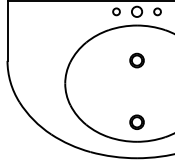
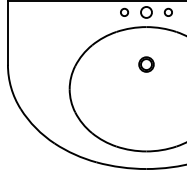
circle: (137, 122) -> (146, 130), removed

